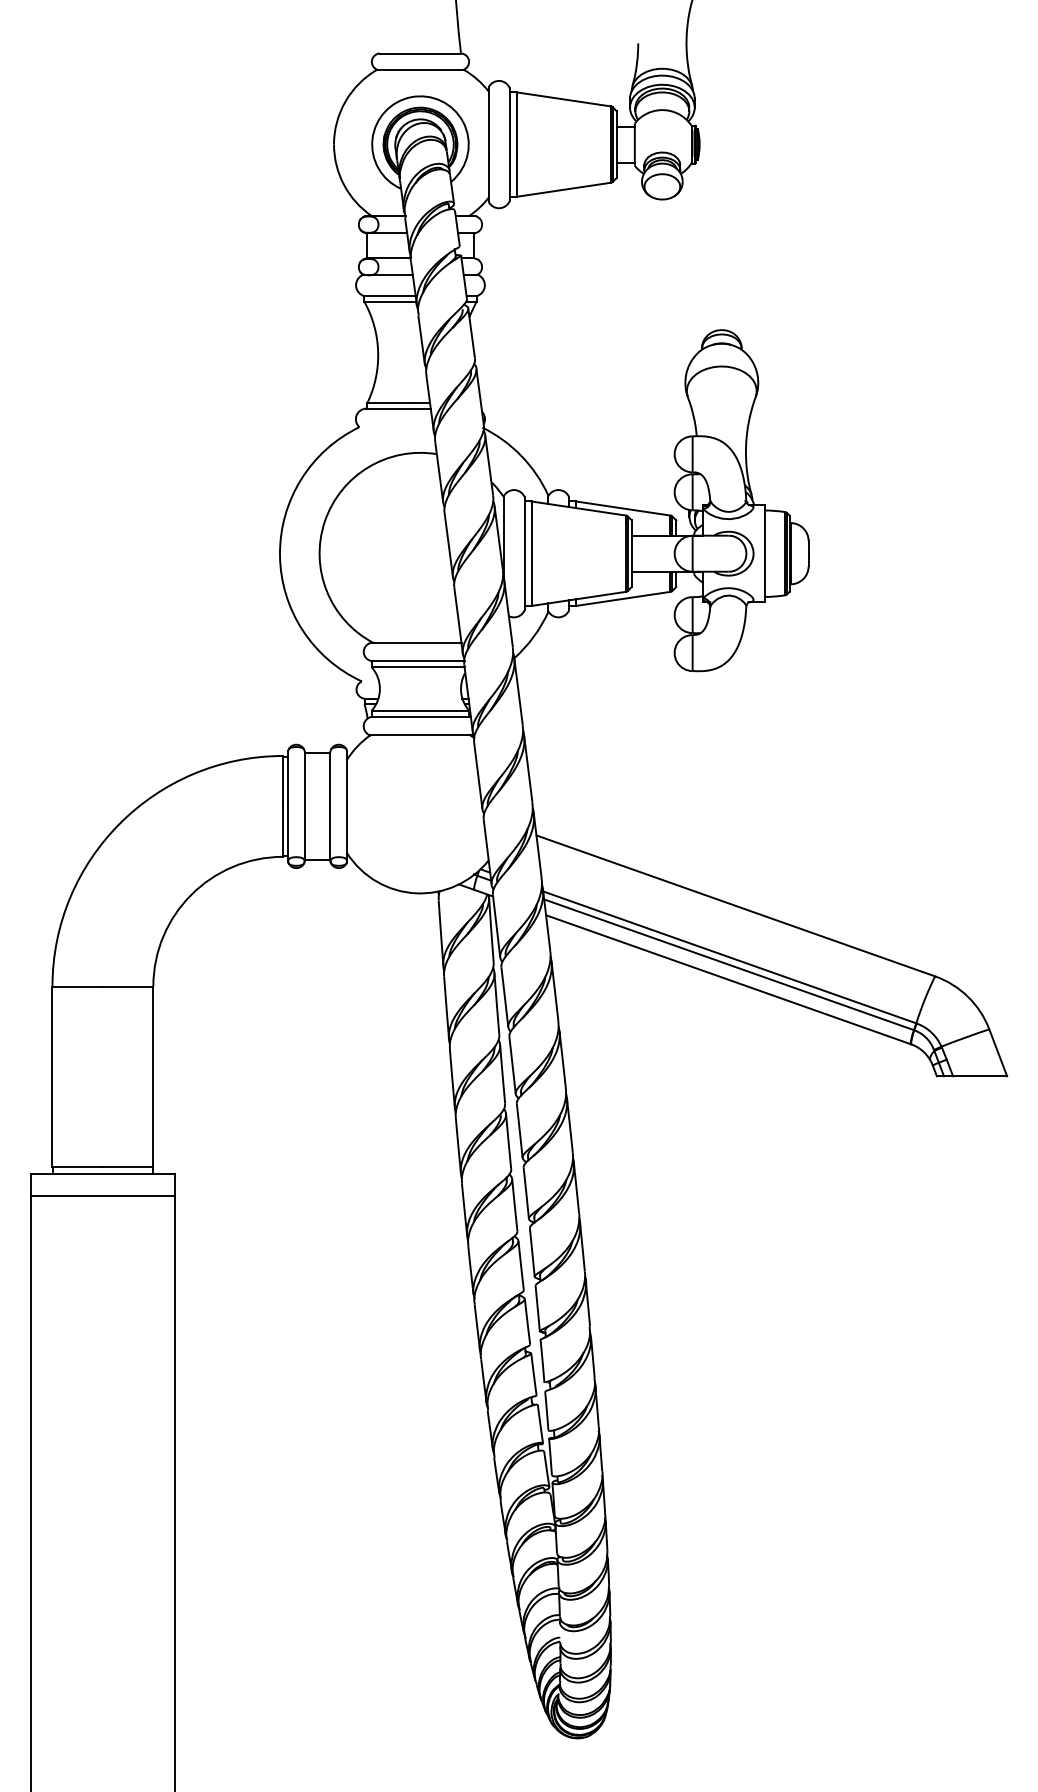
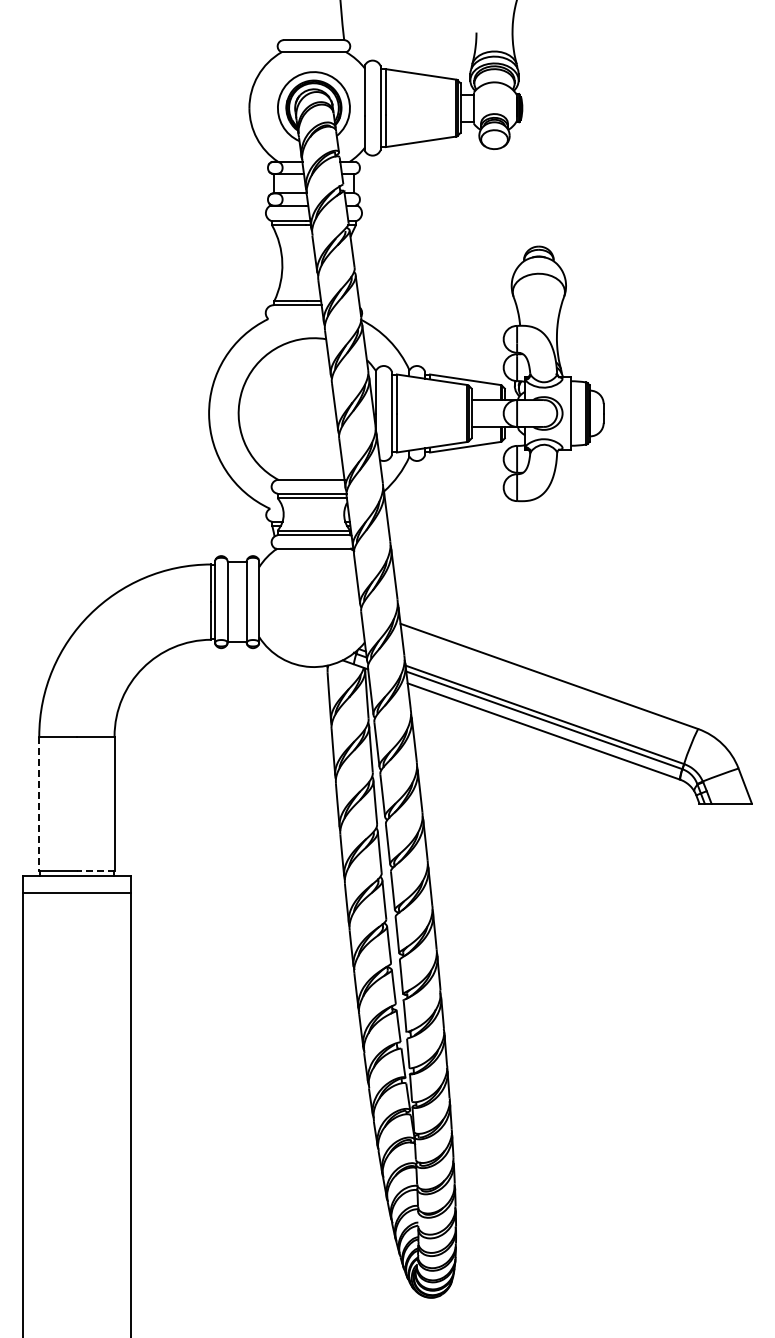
line: (52, 1077) -> (39, 804), solid -> dashed
line: (127, 1167) -> (95, 871), solid -> dashed

